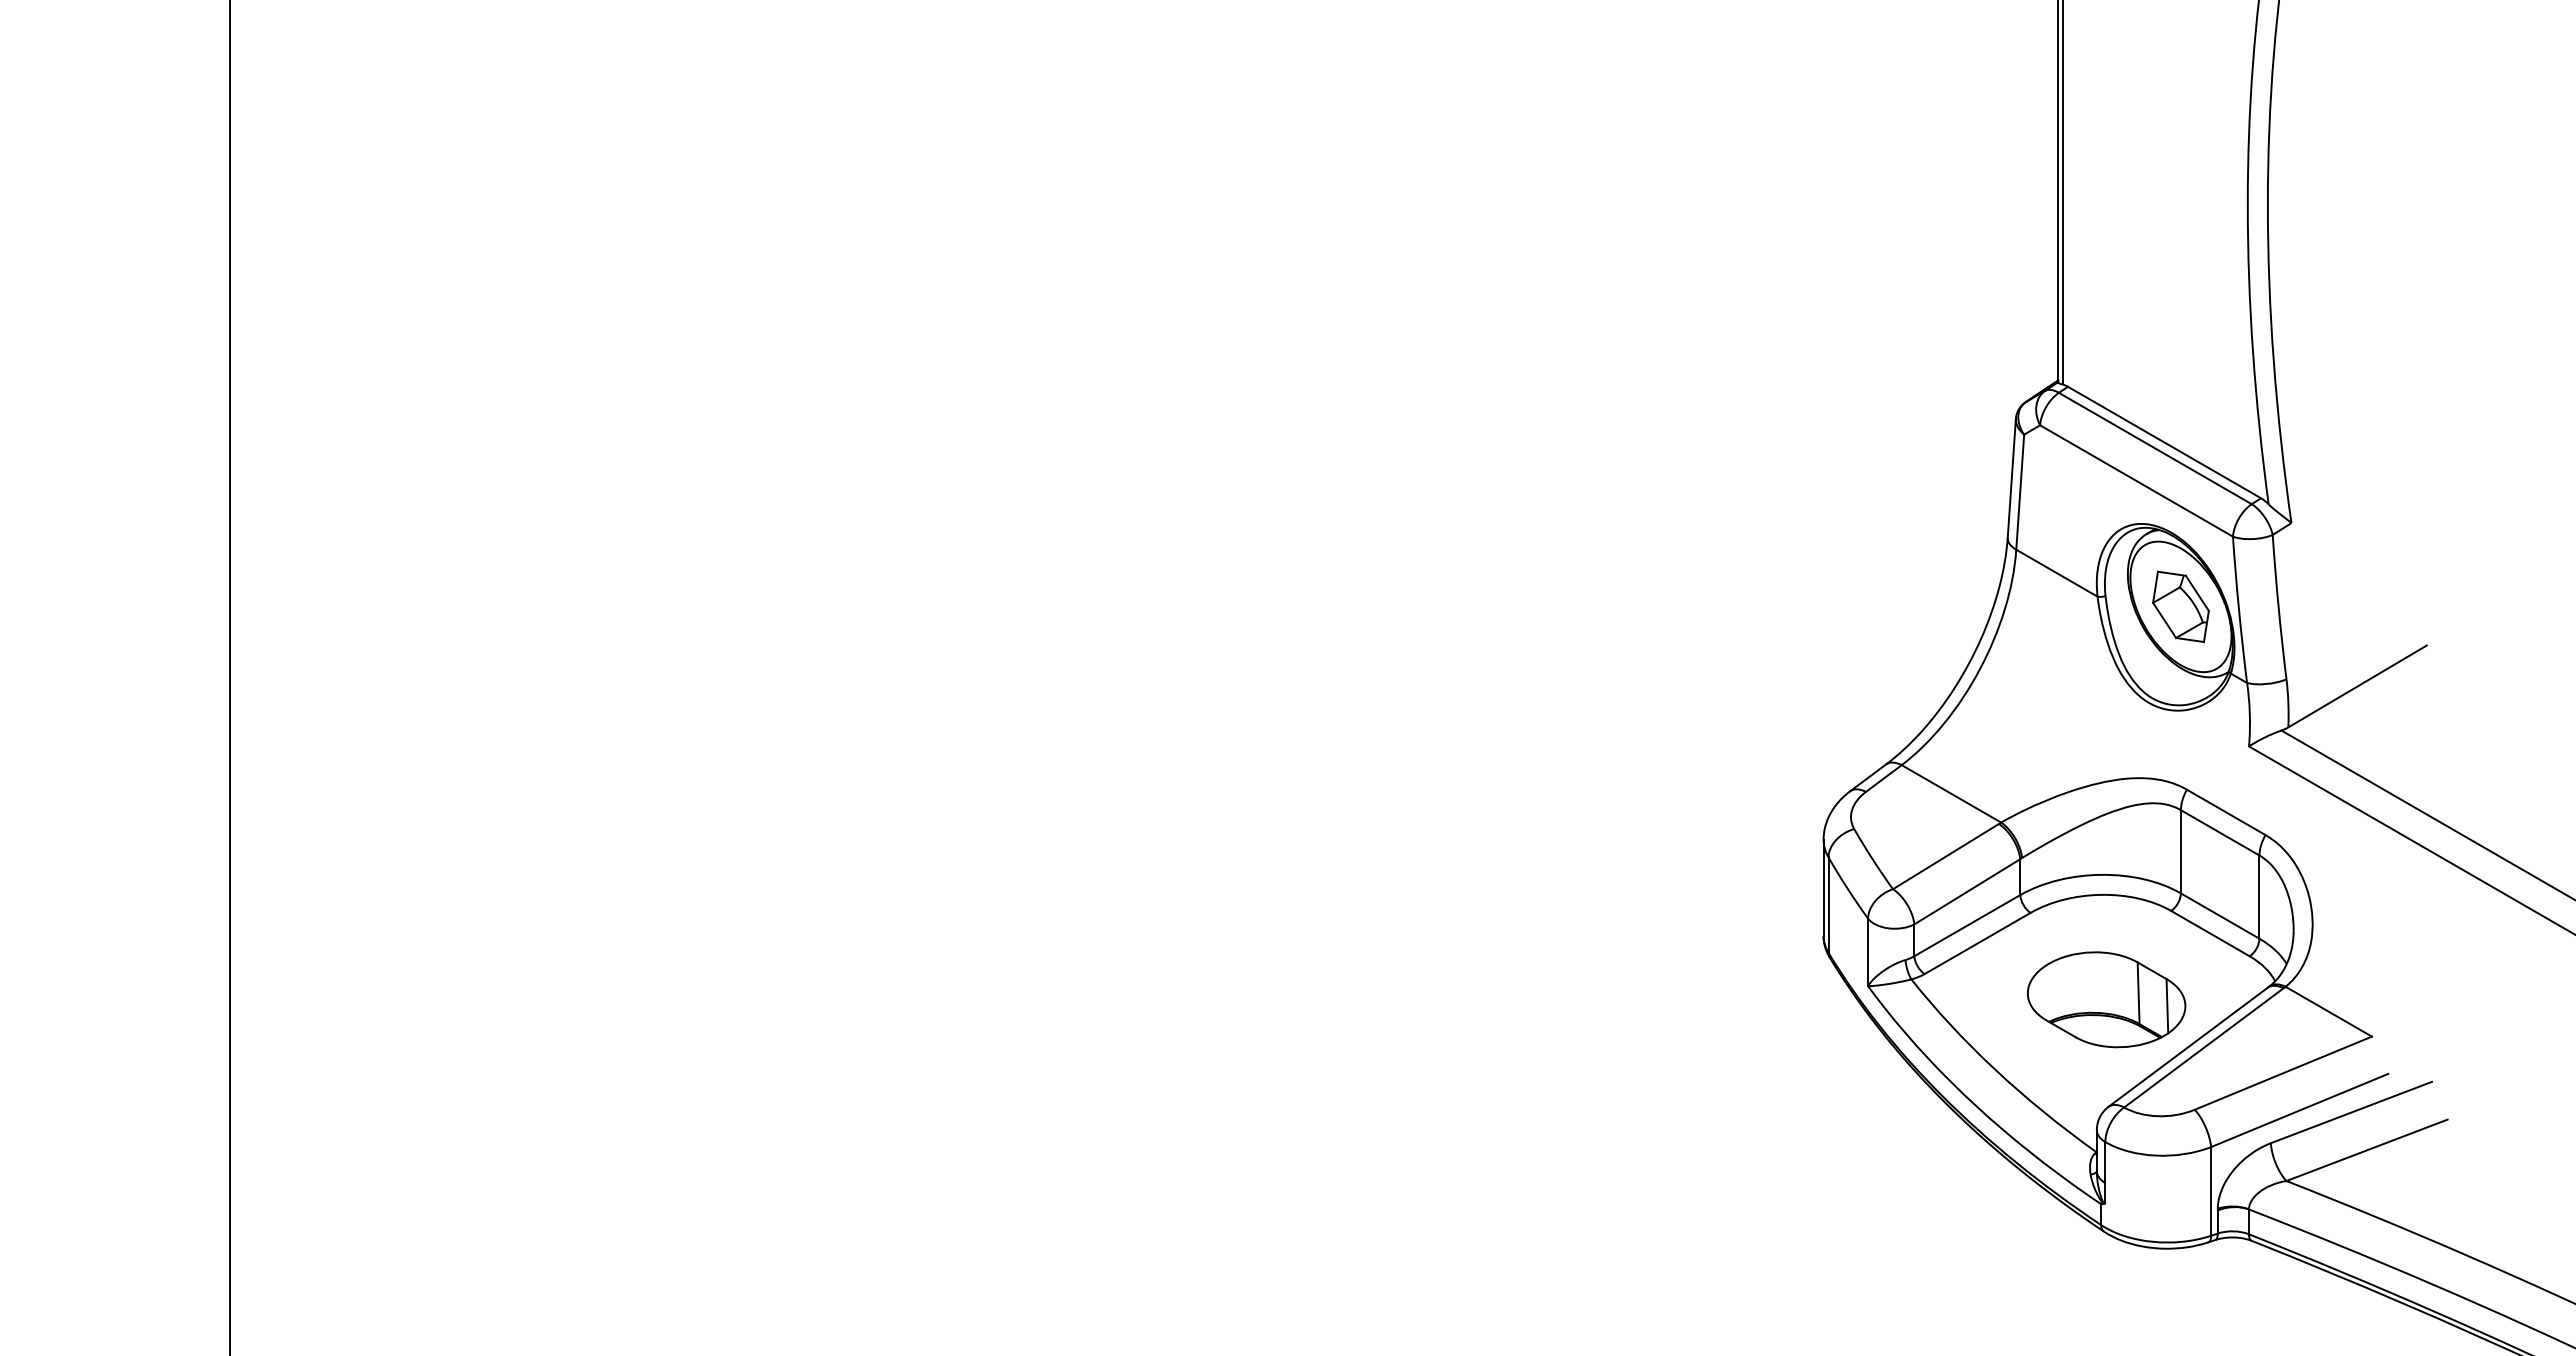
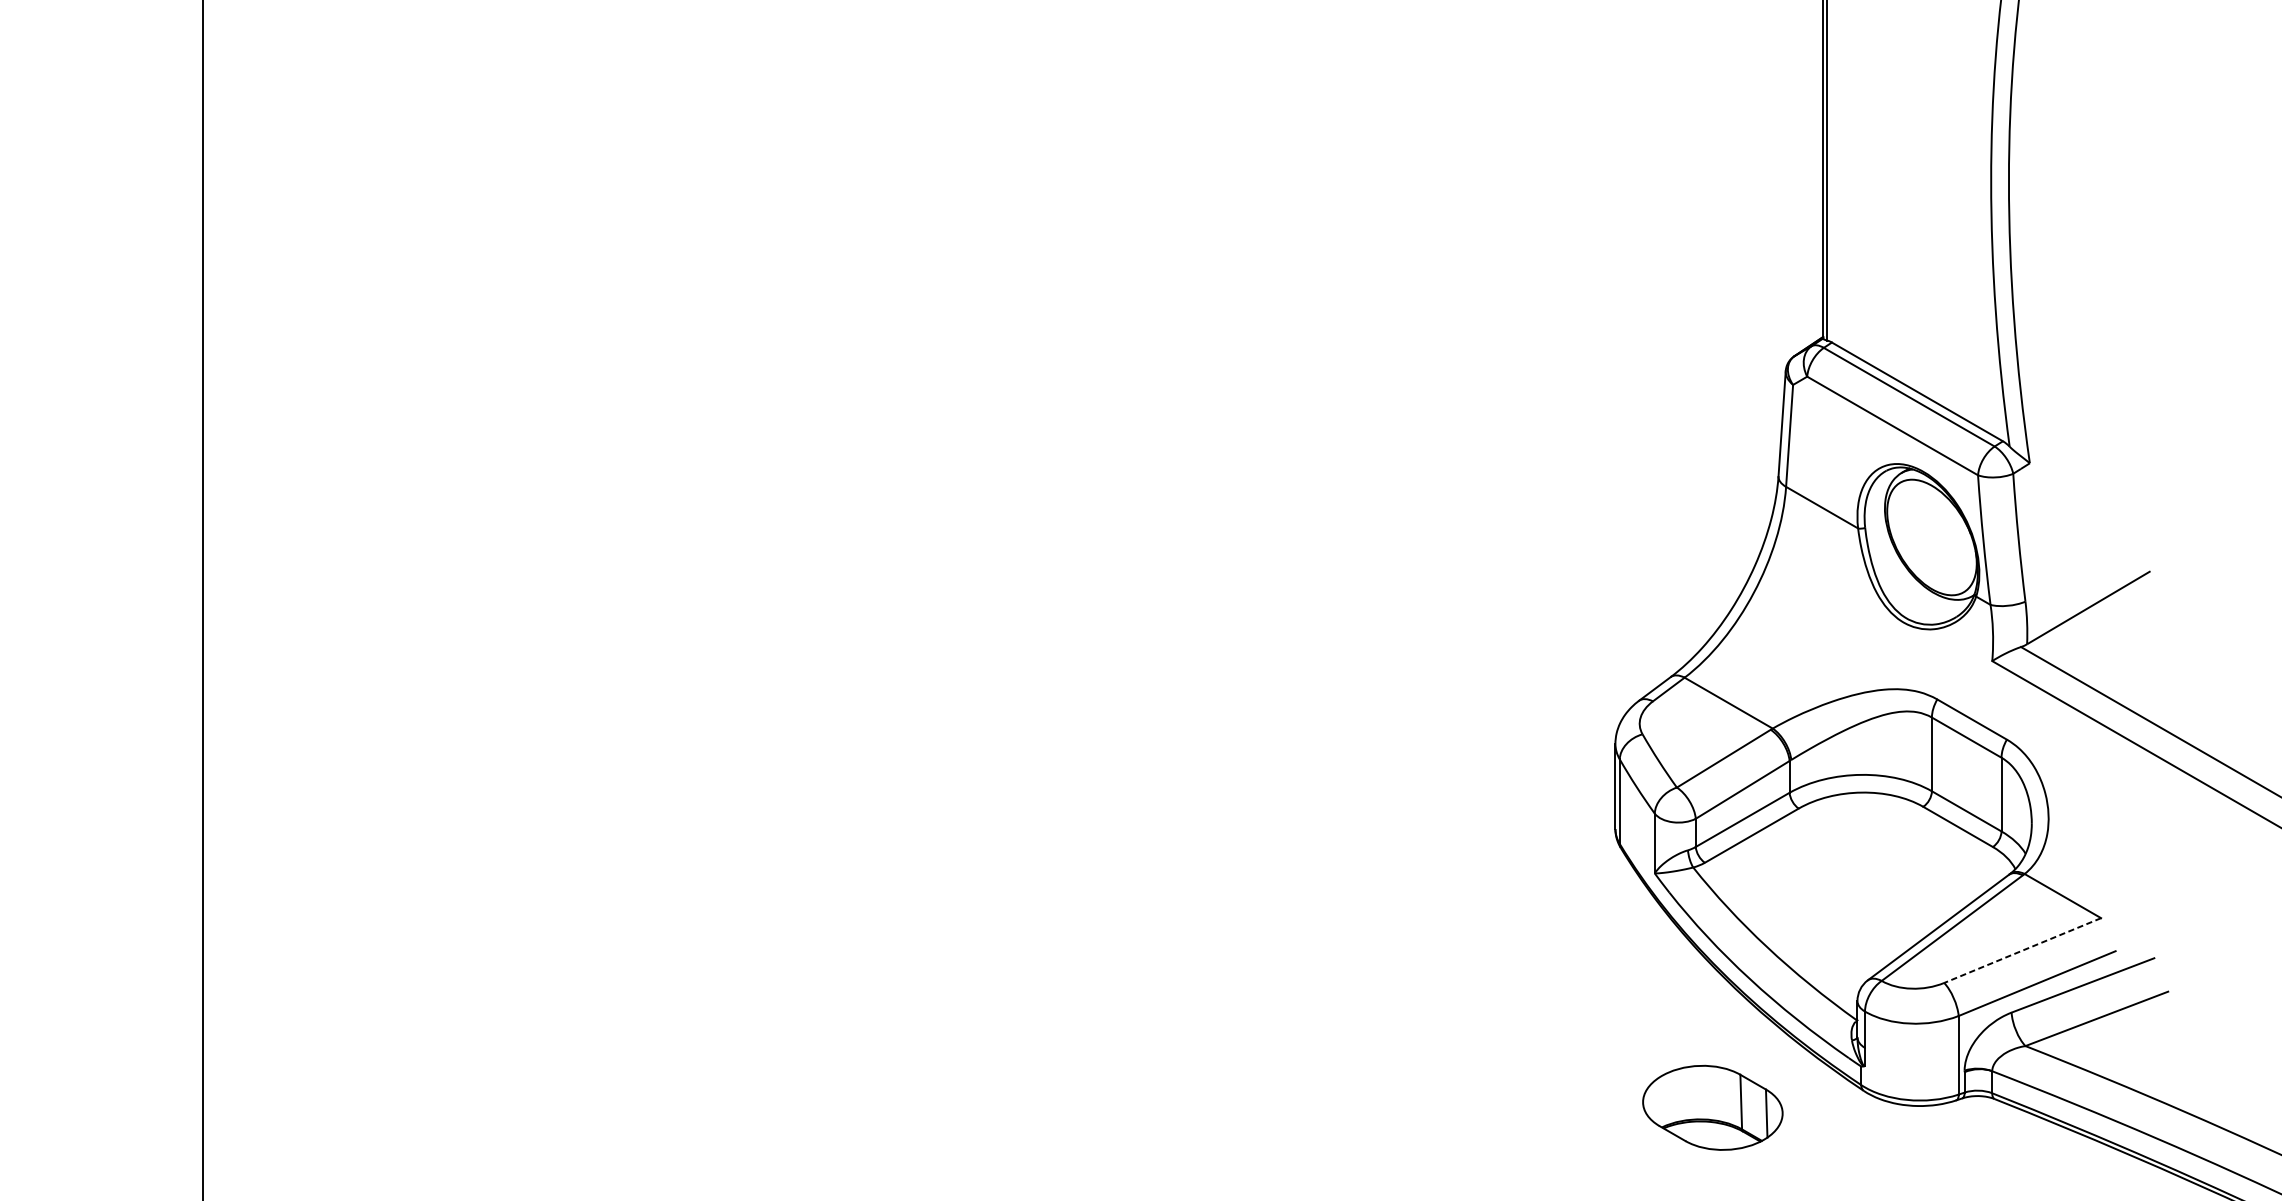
part: (2180, 606) -> (1931, 537), removed
part: (2106, 999) -> (1712, 1107), moved
line: (2283, 1073) -> (2022, 950), solid -> dashed

